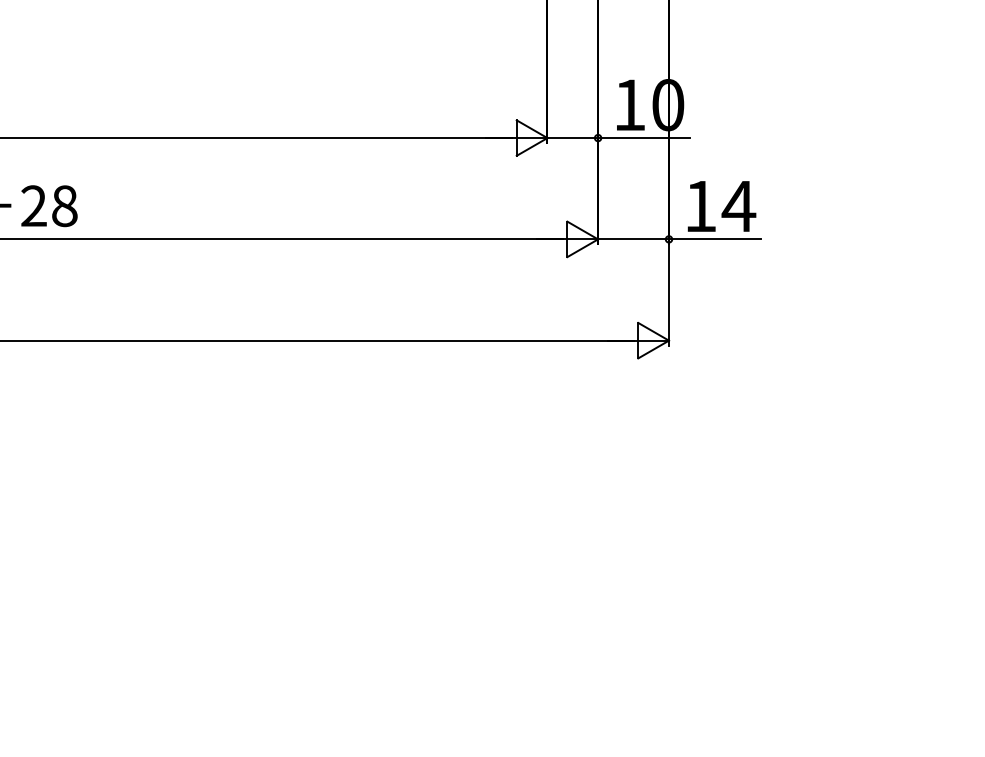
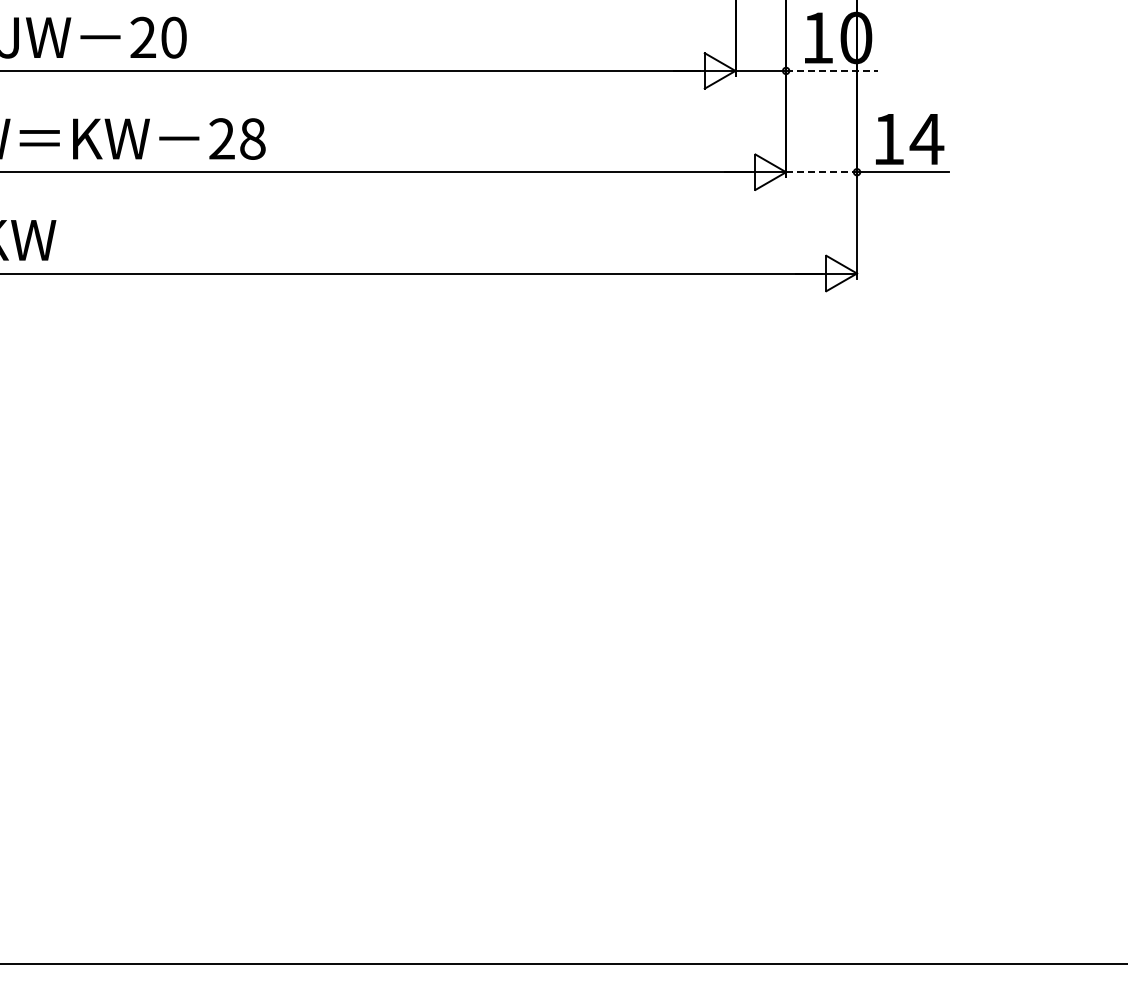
line: (643, 137) -> (831, 70), solid -> dashed
line: (634, 239) -> (822, 172), solid -> dashed

